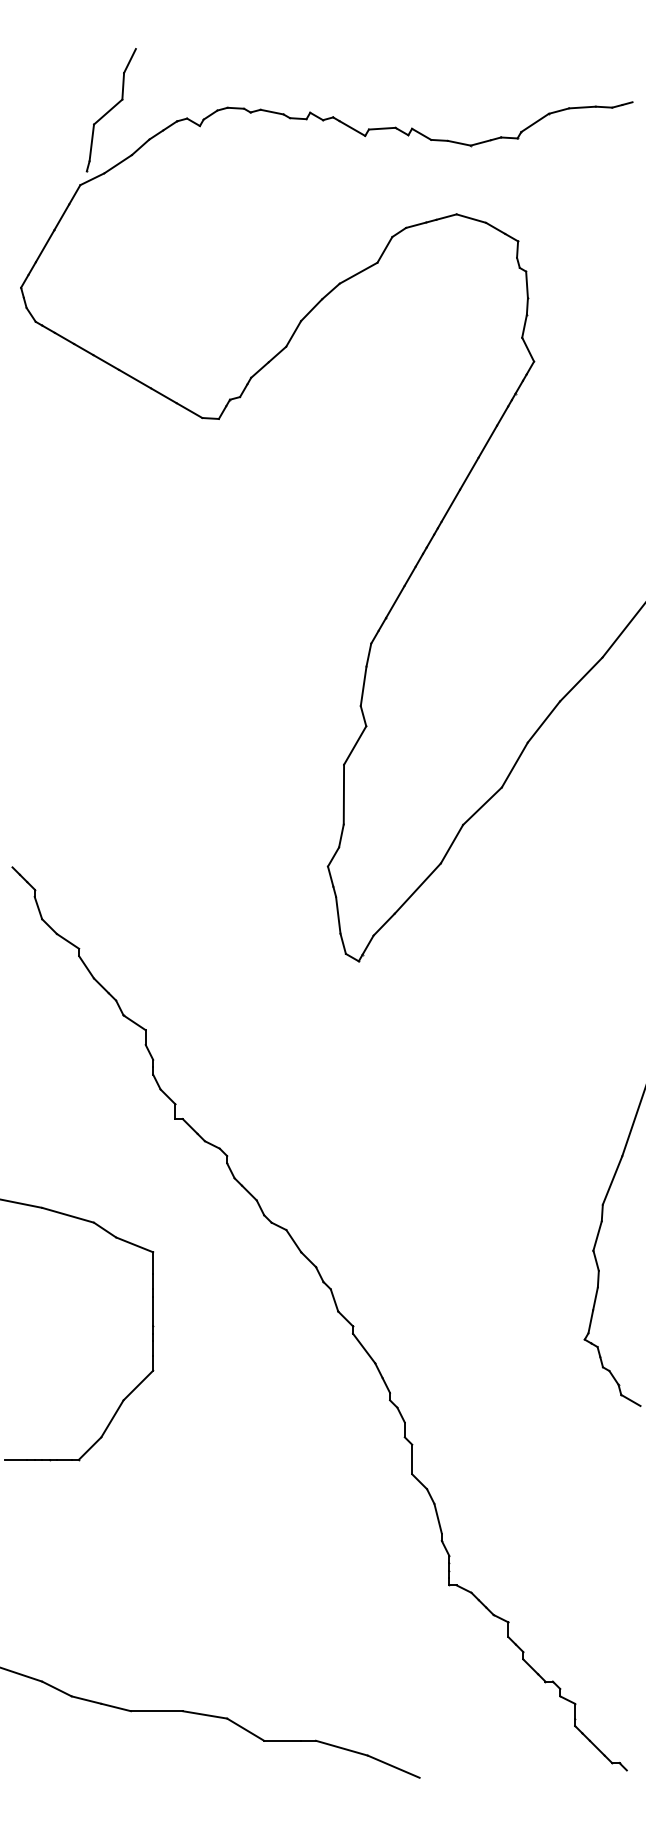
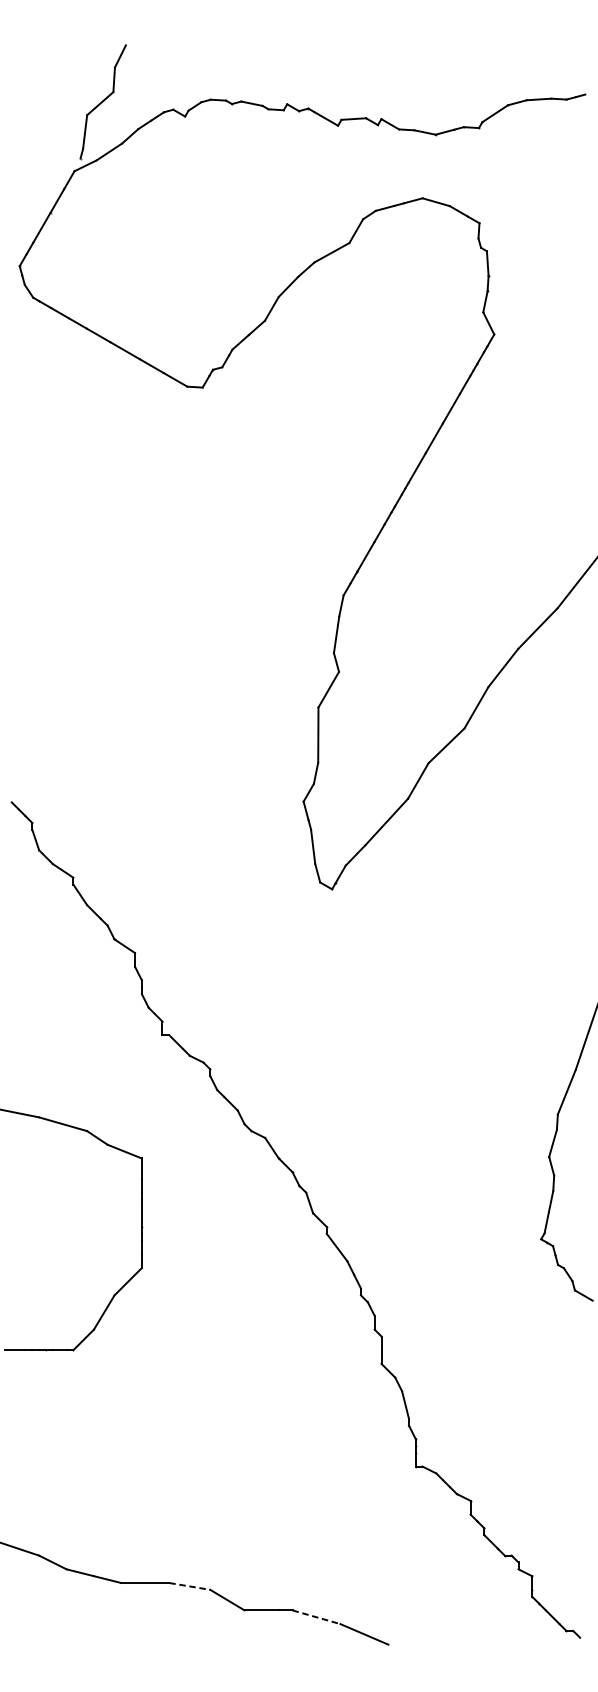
line: (204, 1714) -> (189, 1586), solid -> dashed
line: (341, 1748) -> (316, 1617), solid -> dashed

